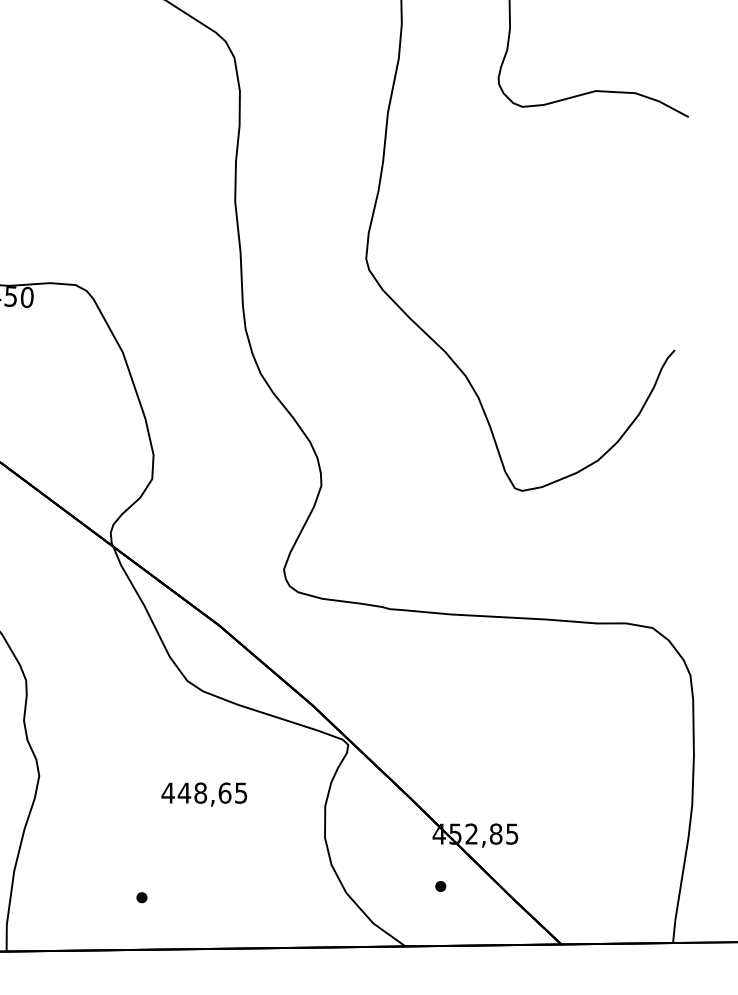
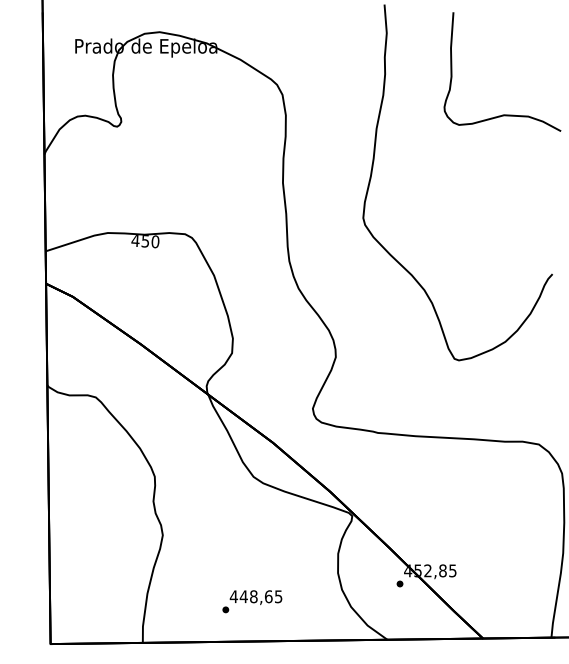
text: (203, 794) -> (255, 597), moved
part: (439, 885) -> (399, 583), moved

